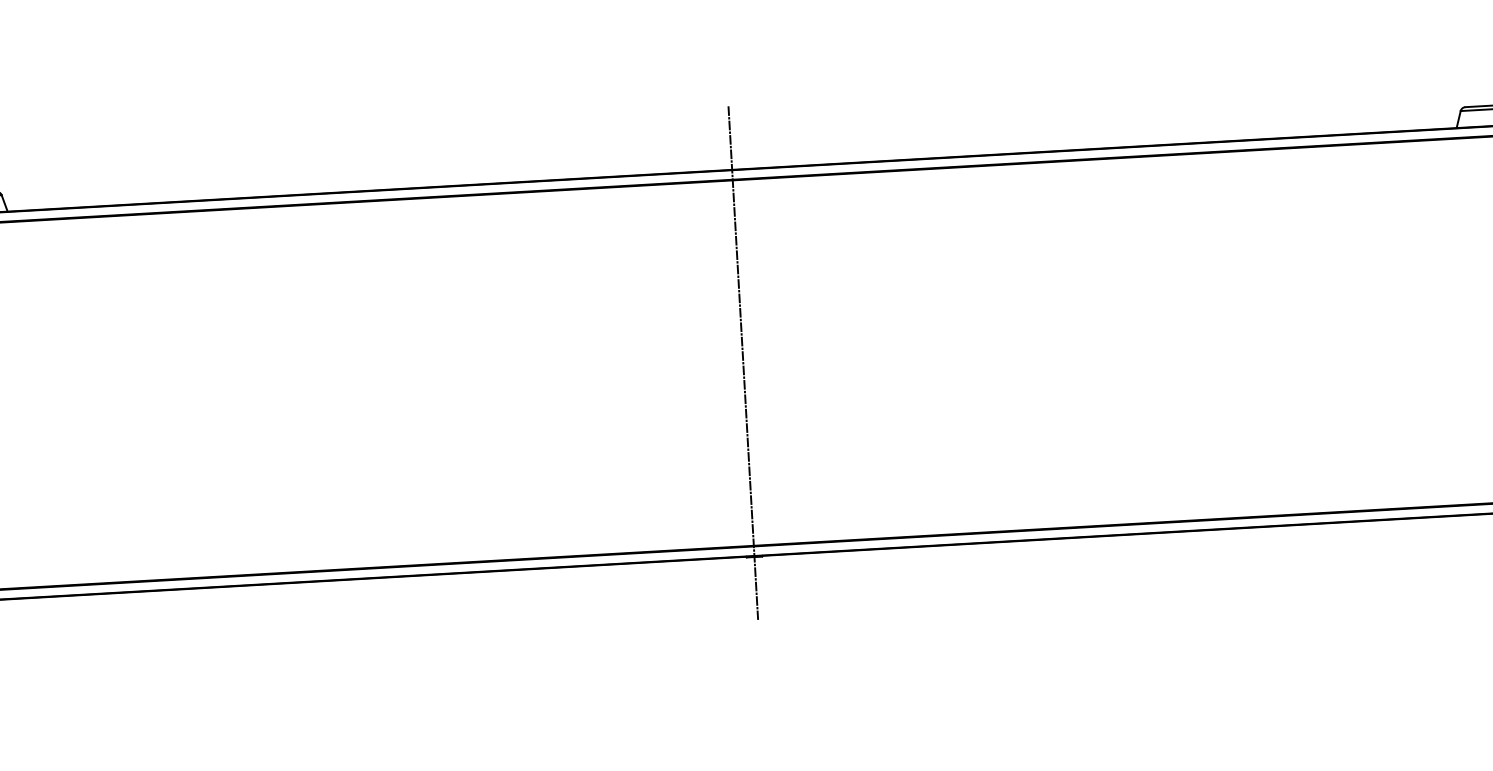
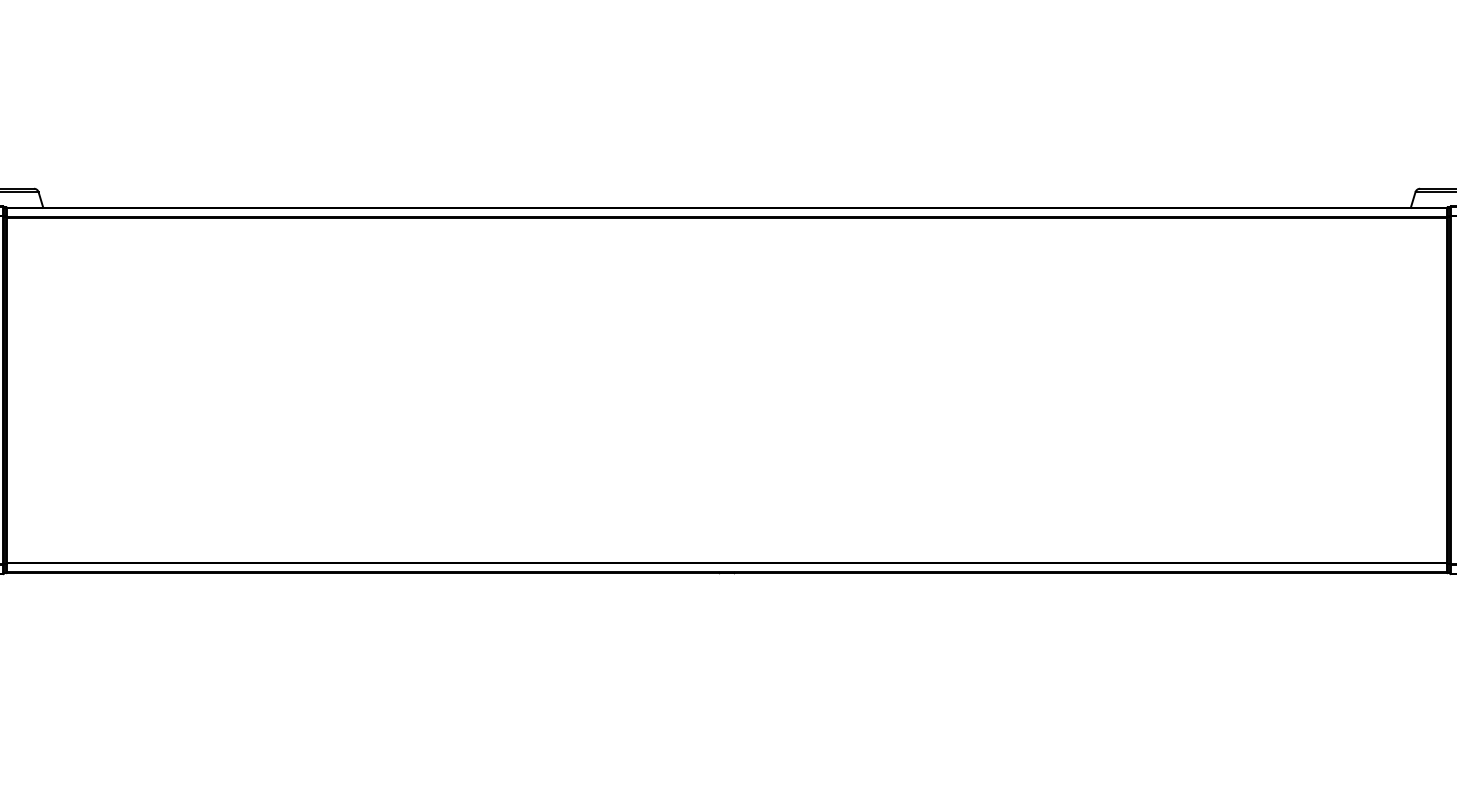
line: (743, 362) -> (727, 389), removed

